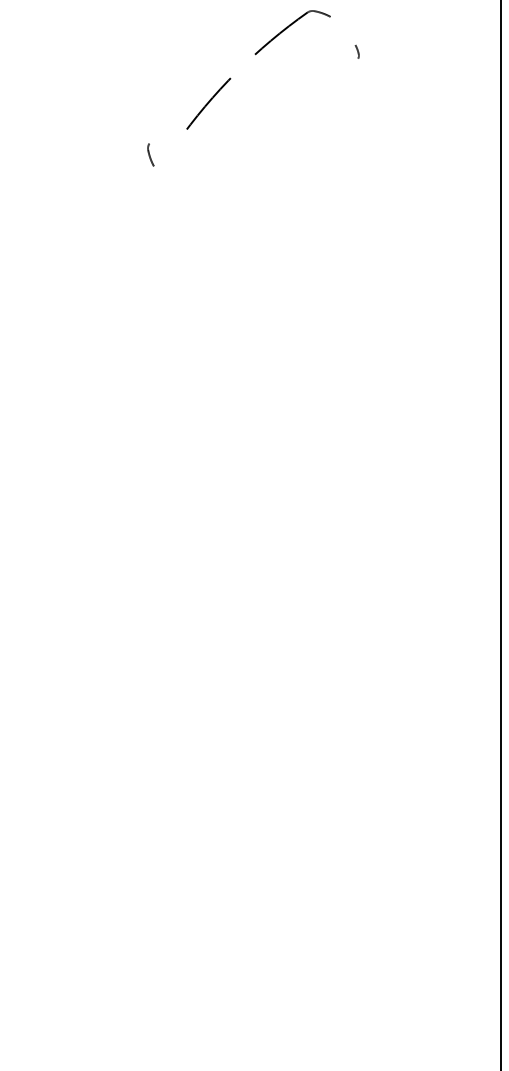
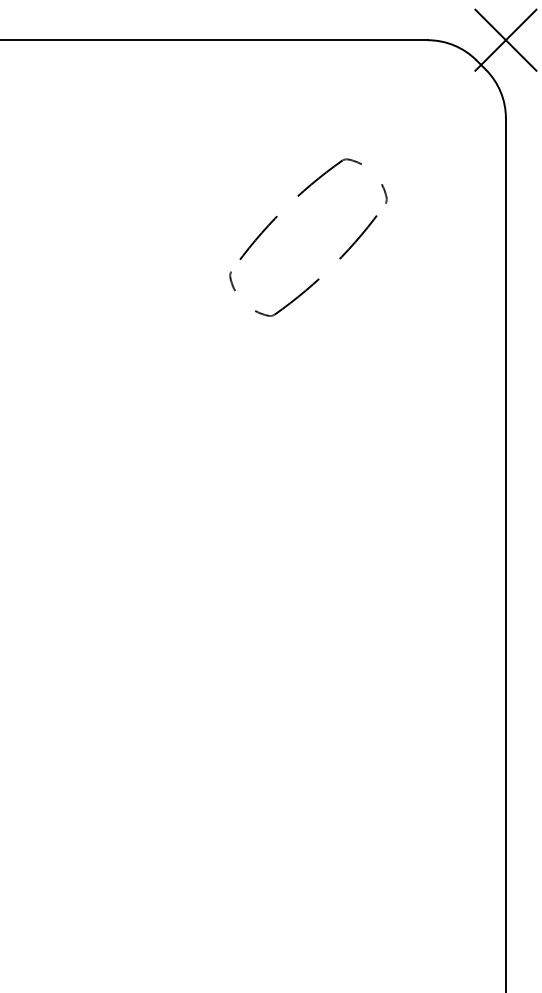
part: (357, 51) -> (384, 193), size x1.67
part: (279, 151) -> (318, 278), added
part: (150, 155) -> (232, 281), moved

